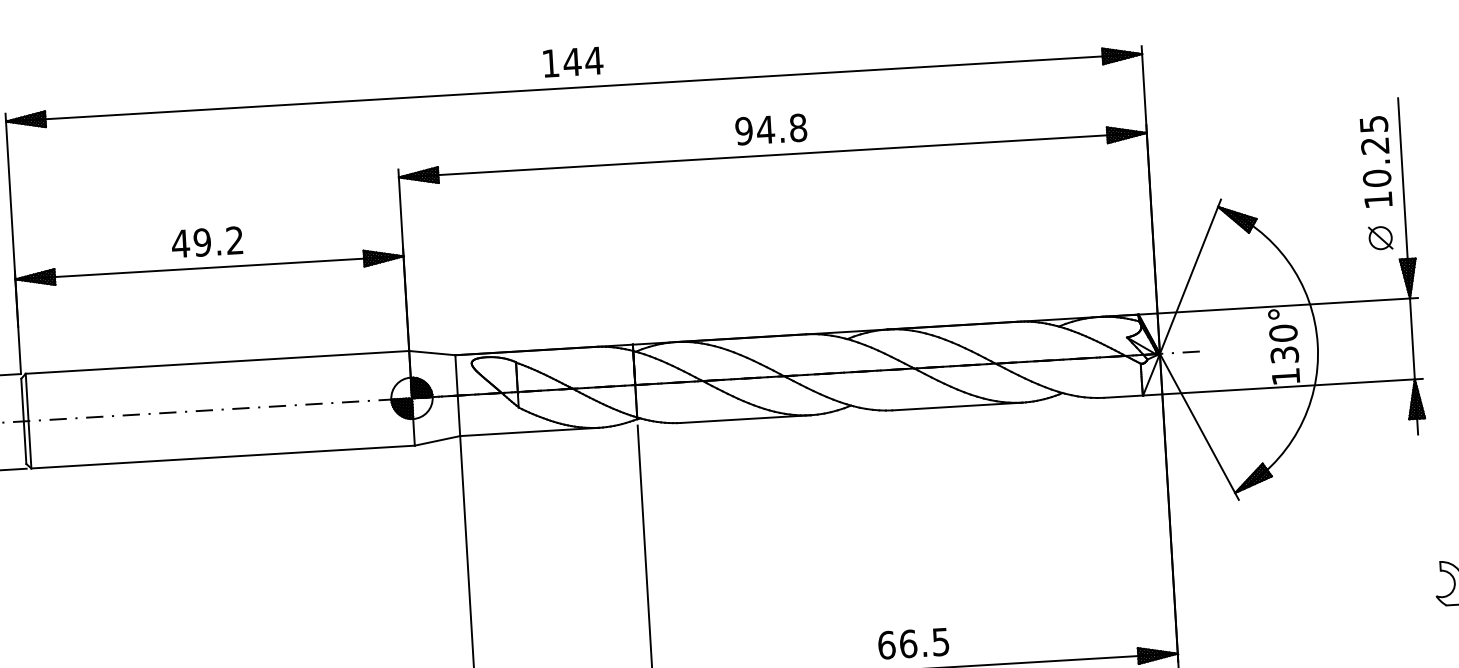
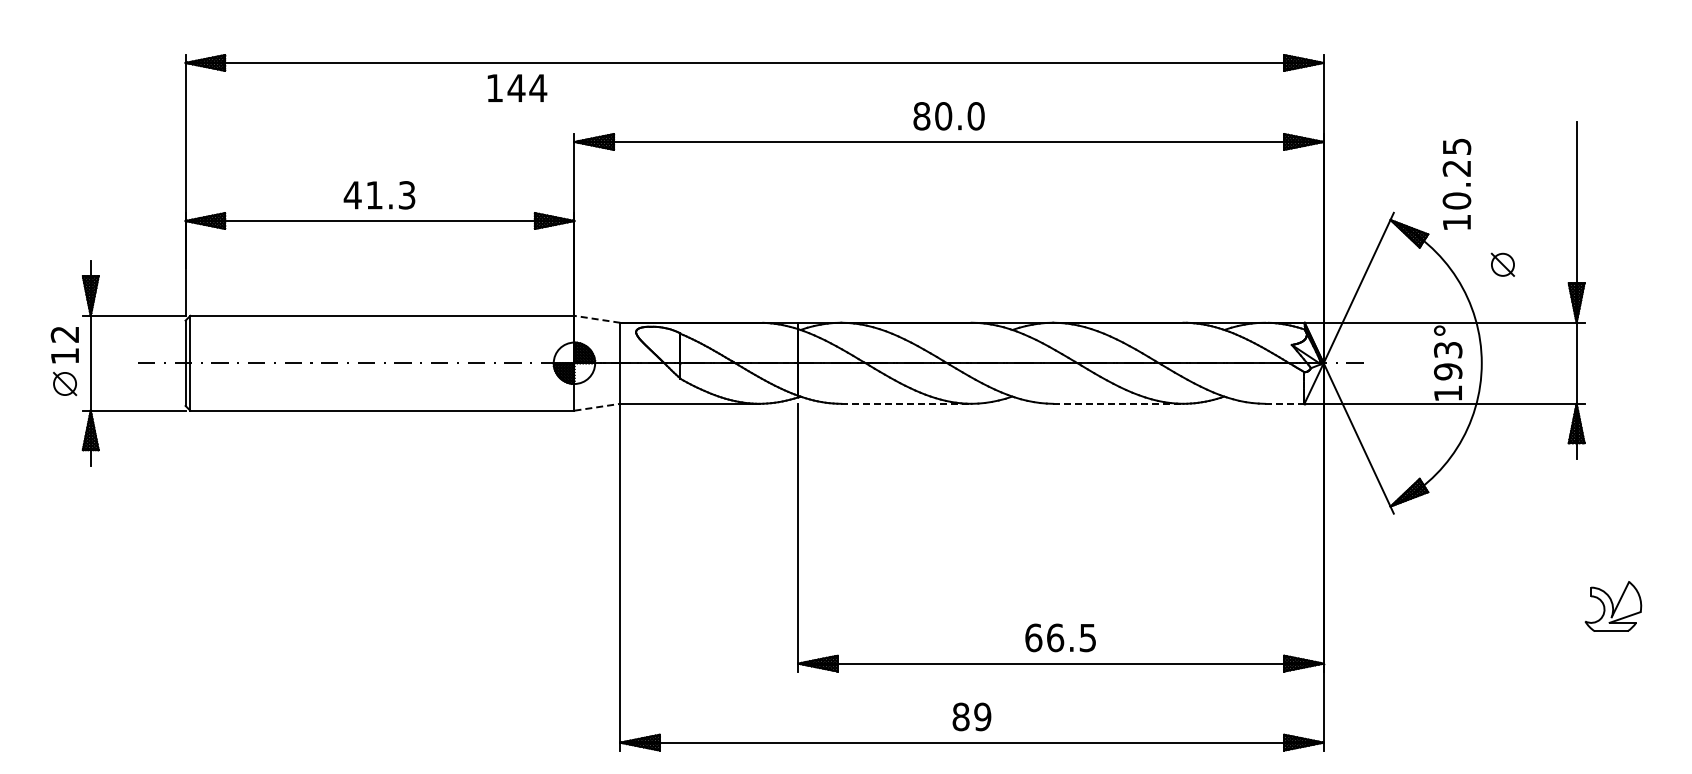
text: (573, 61) -> (517, 87), moved
text: (770, 129) -> (948, 116), 94.8 -> 80.0
text: (1375, 161) -> (1456, 184), moved
part: (1380, 237) -> (1502, 264), moved
text: (218, 241) -> (390, 195), 49.2 -> 41.3
text: (1284, 343) -> (1448, 360), 130° -> 193°
line: (431, 353) -> (596, 319), solid -> dashed
line: (1123, 396) -> (1284, 403), solid -> dashed
line: (957, 406) -> (1118, 403), solid -> dashed
line: (745, 418) -> (906, 403), solid -> dashed
line: (437, 441) -> (597, 407), solid -> dashed

